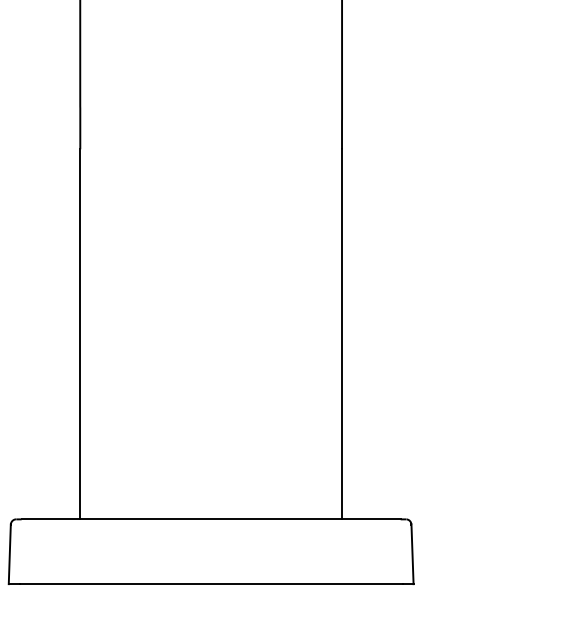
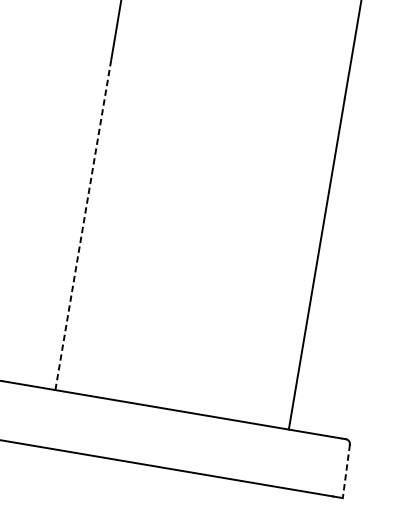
line: (80, 334) -> (83, 225), solid -> dashed
line: (412, 554) -> (346, 471), solid -> dashed

